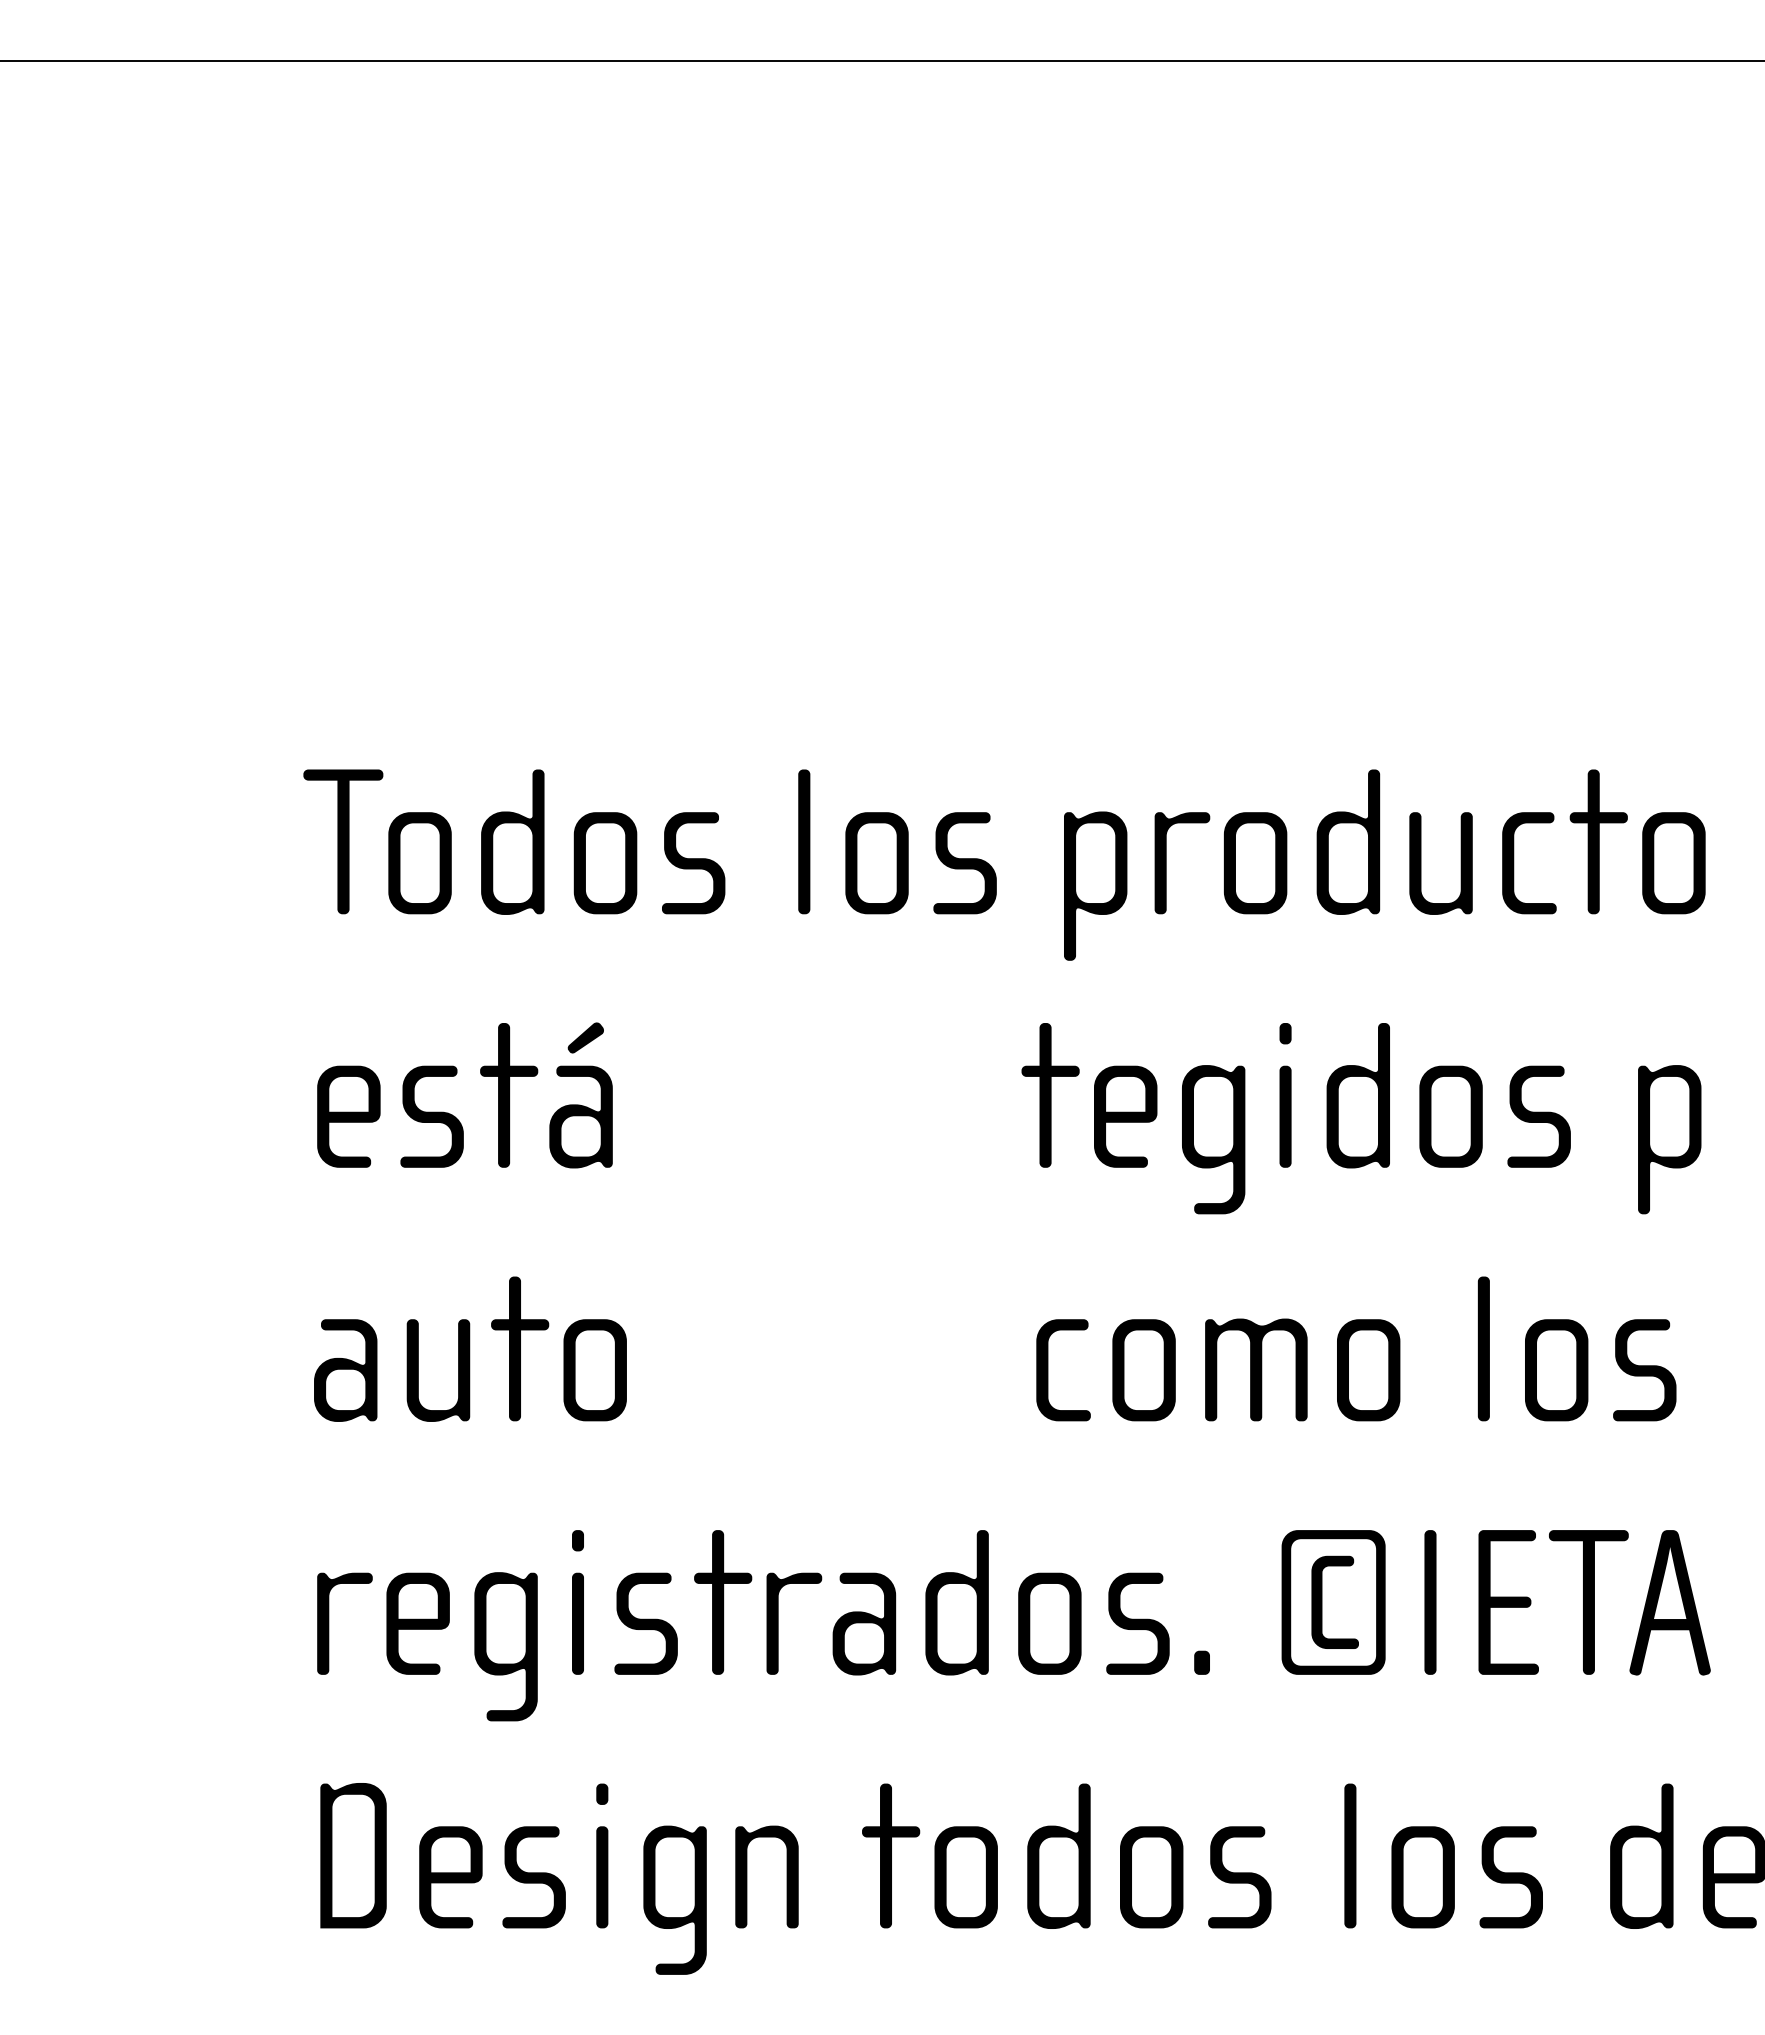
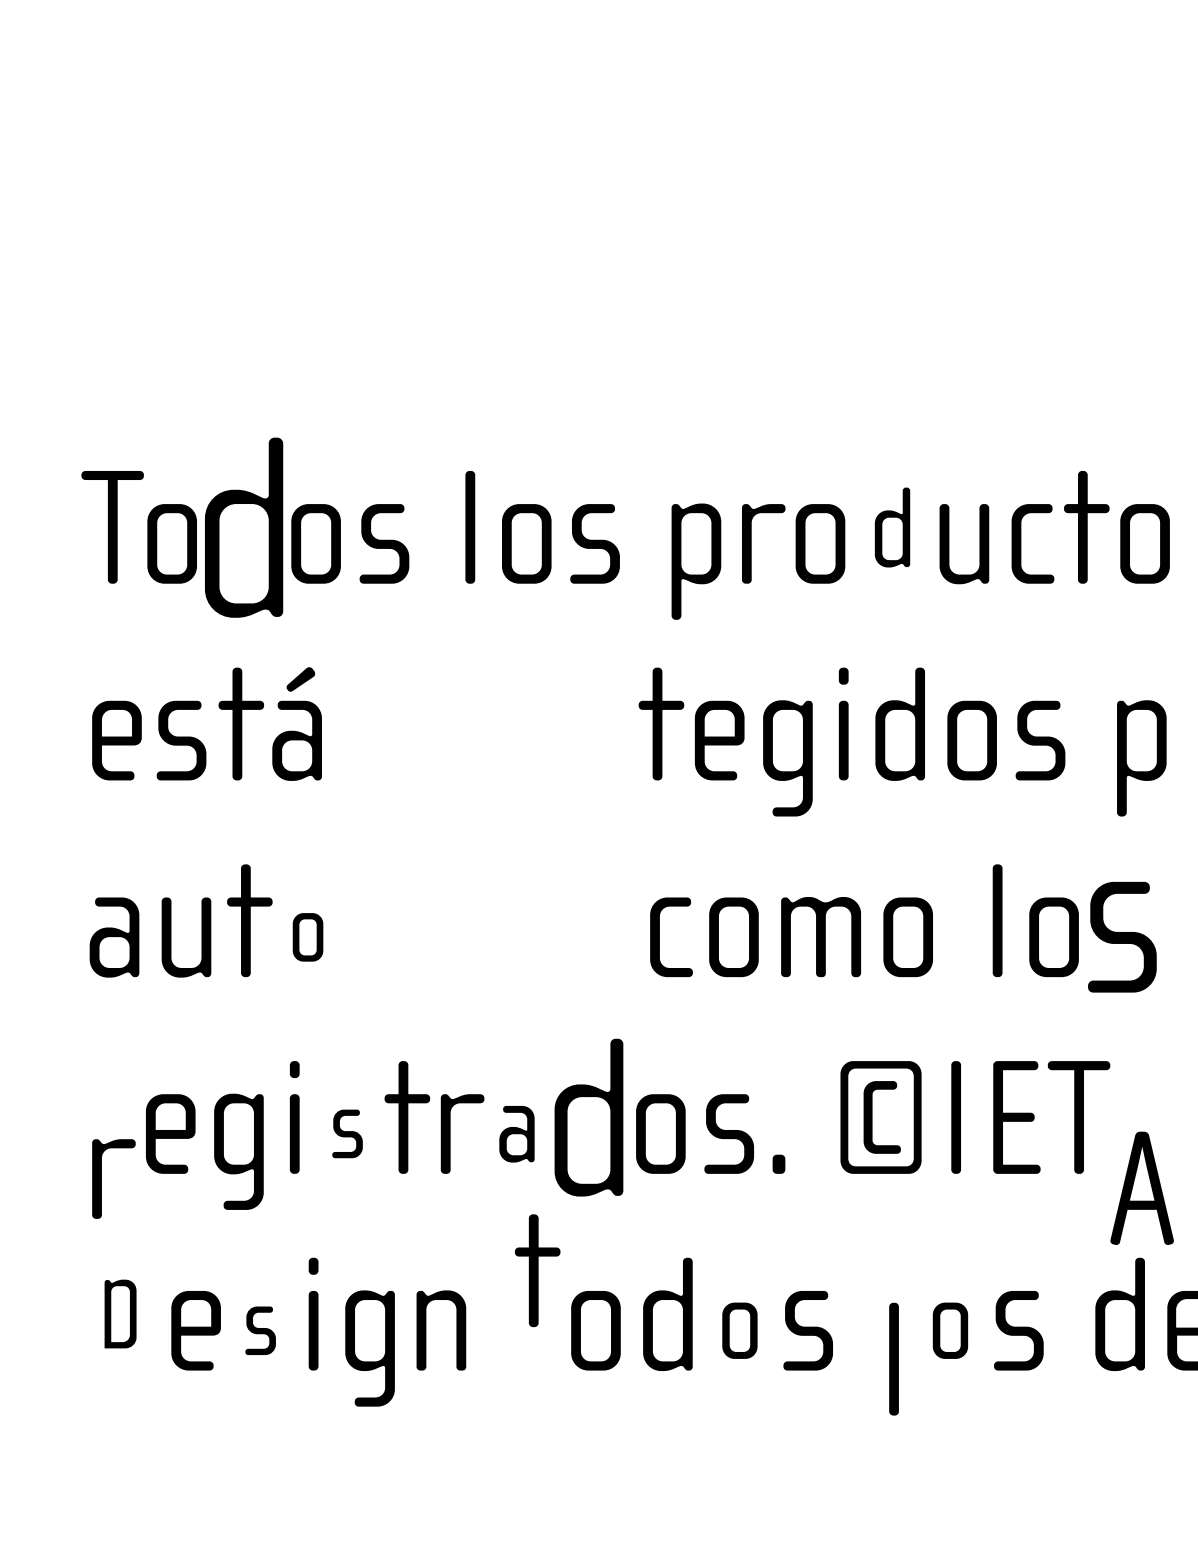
part: (512, 841) -> (243, 527), size x1.6
part: (1348, 841) -> (892, 527), size x0.7
part: (594, 1370) -> (307, 937), size x0.6
part: (1644, 1370) -> (1122, 937), size x1.4
part: (956, 1602) -> (588, 1117), size x1.4
part: (1669, 1602) -> (1141, 1188), moved
part: (329, 1623) -> (101, 1178), moved
part: (645, 1623) -> (347, 1133), size x0.6
part: (864, 1623) -> (517, 1133), size x0.7
part: (353, 1855) -> (120, 1313), size x0.6
part: (891, 1855) -> (537, 1270), moved
part: (1350, 1855) -> (894, 1358), moved
part: (533, 1877) -> (260, 1330), size x0.6
part: (1151, 1877) -> (739, 1330), size x0.7
part: (1422, 1877) -> (949, 1330), size x0.7

